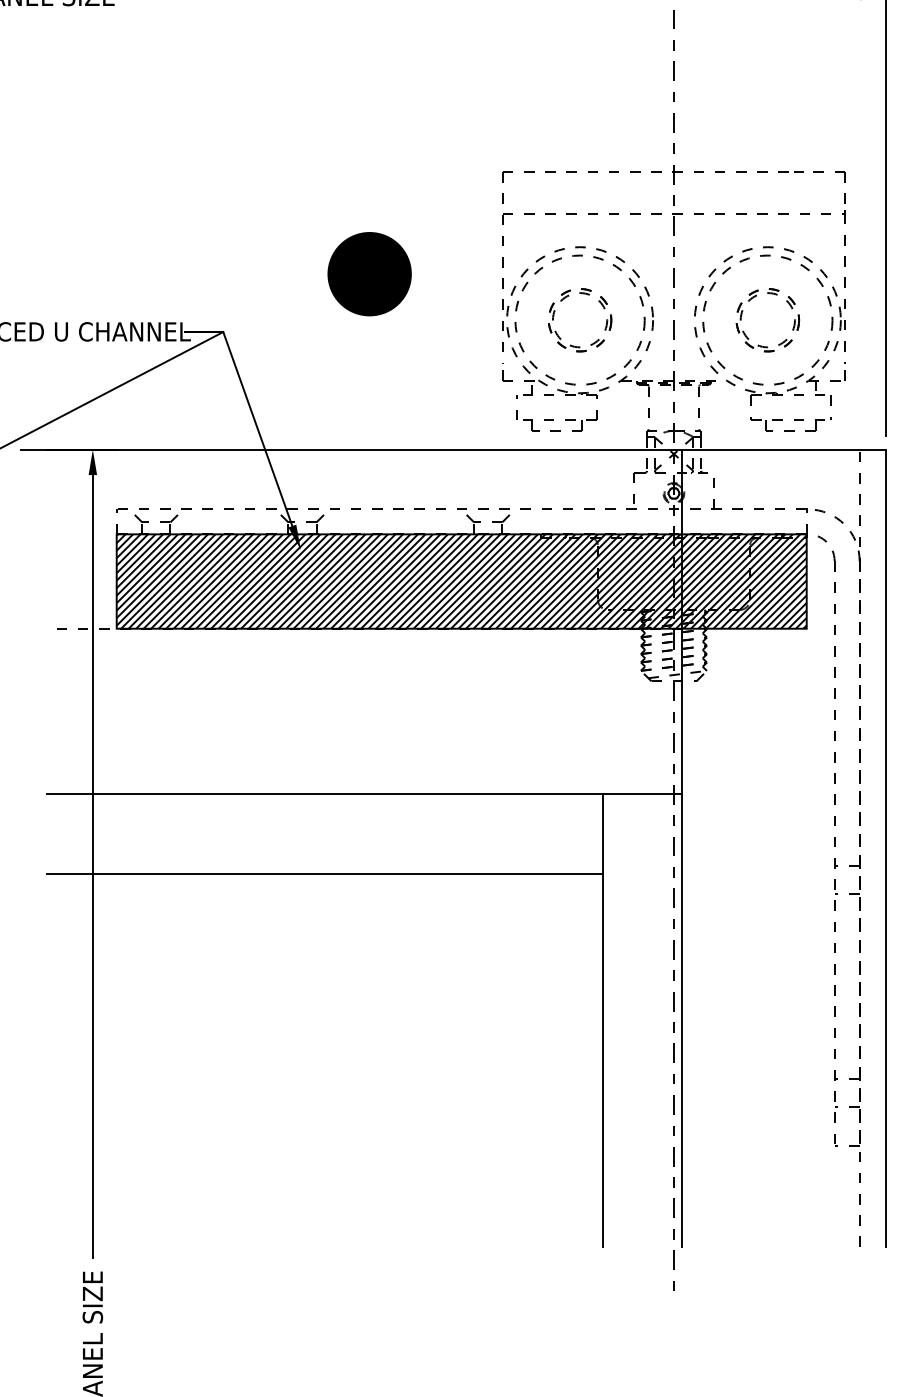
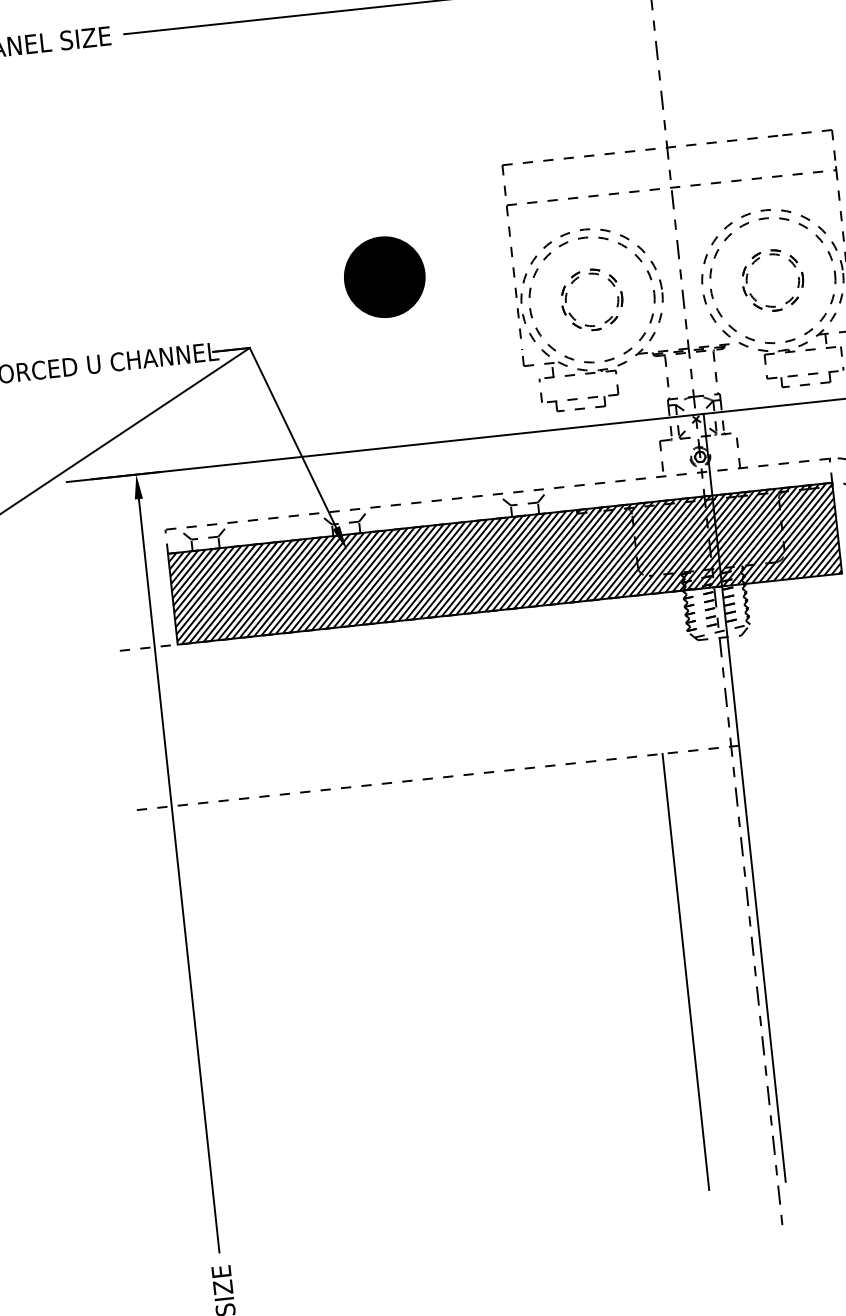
line: (364, 794) -> (433, 778), solid -> dashed
line: (324, 873) -> (402, 858), removed

